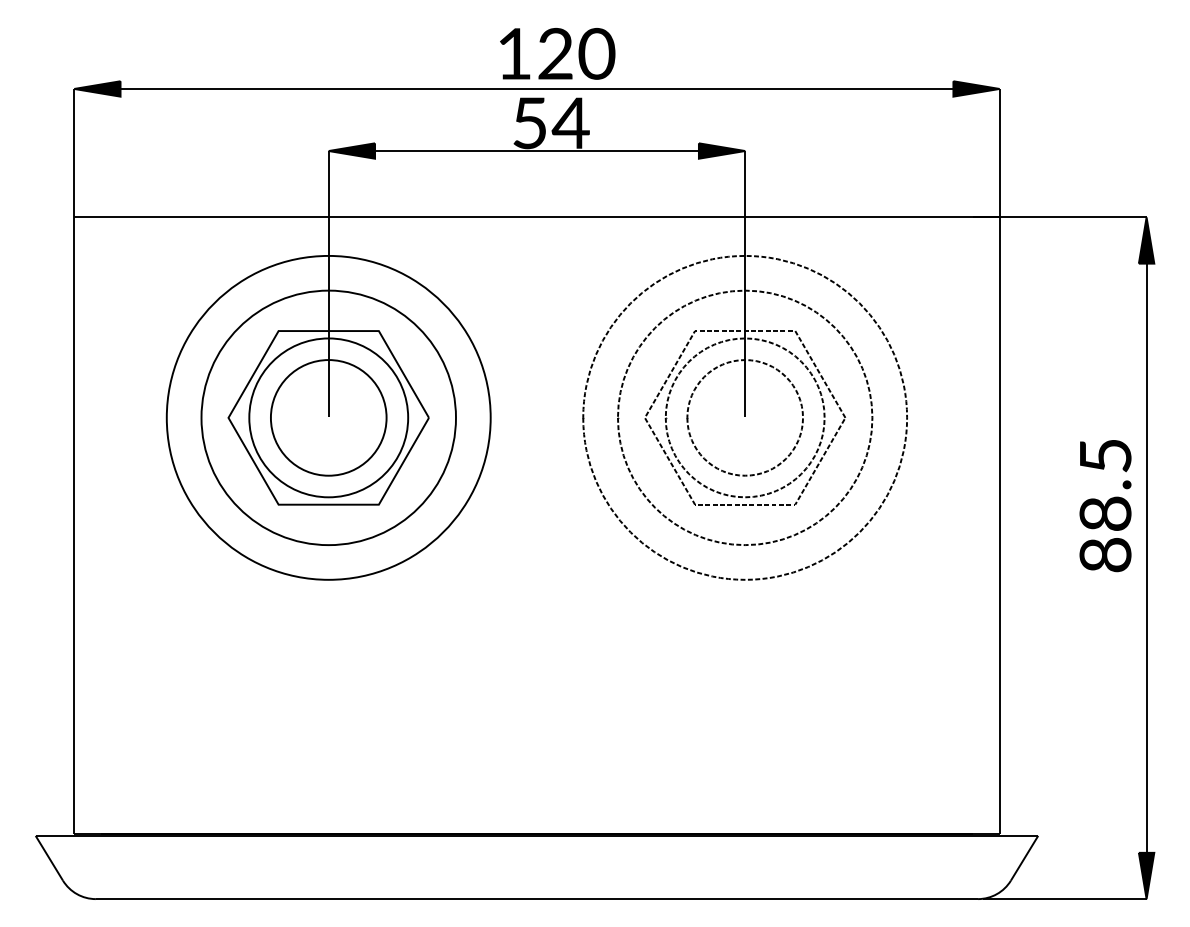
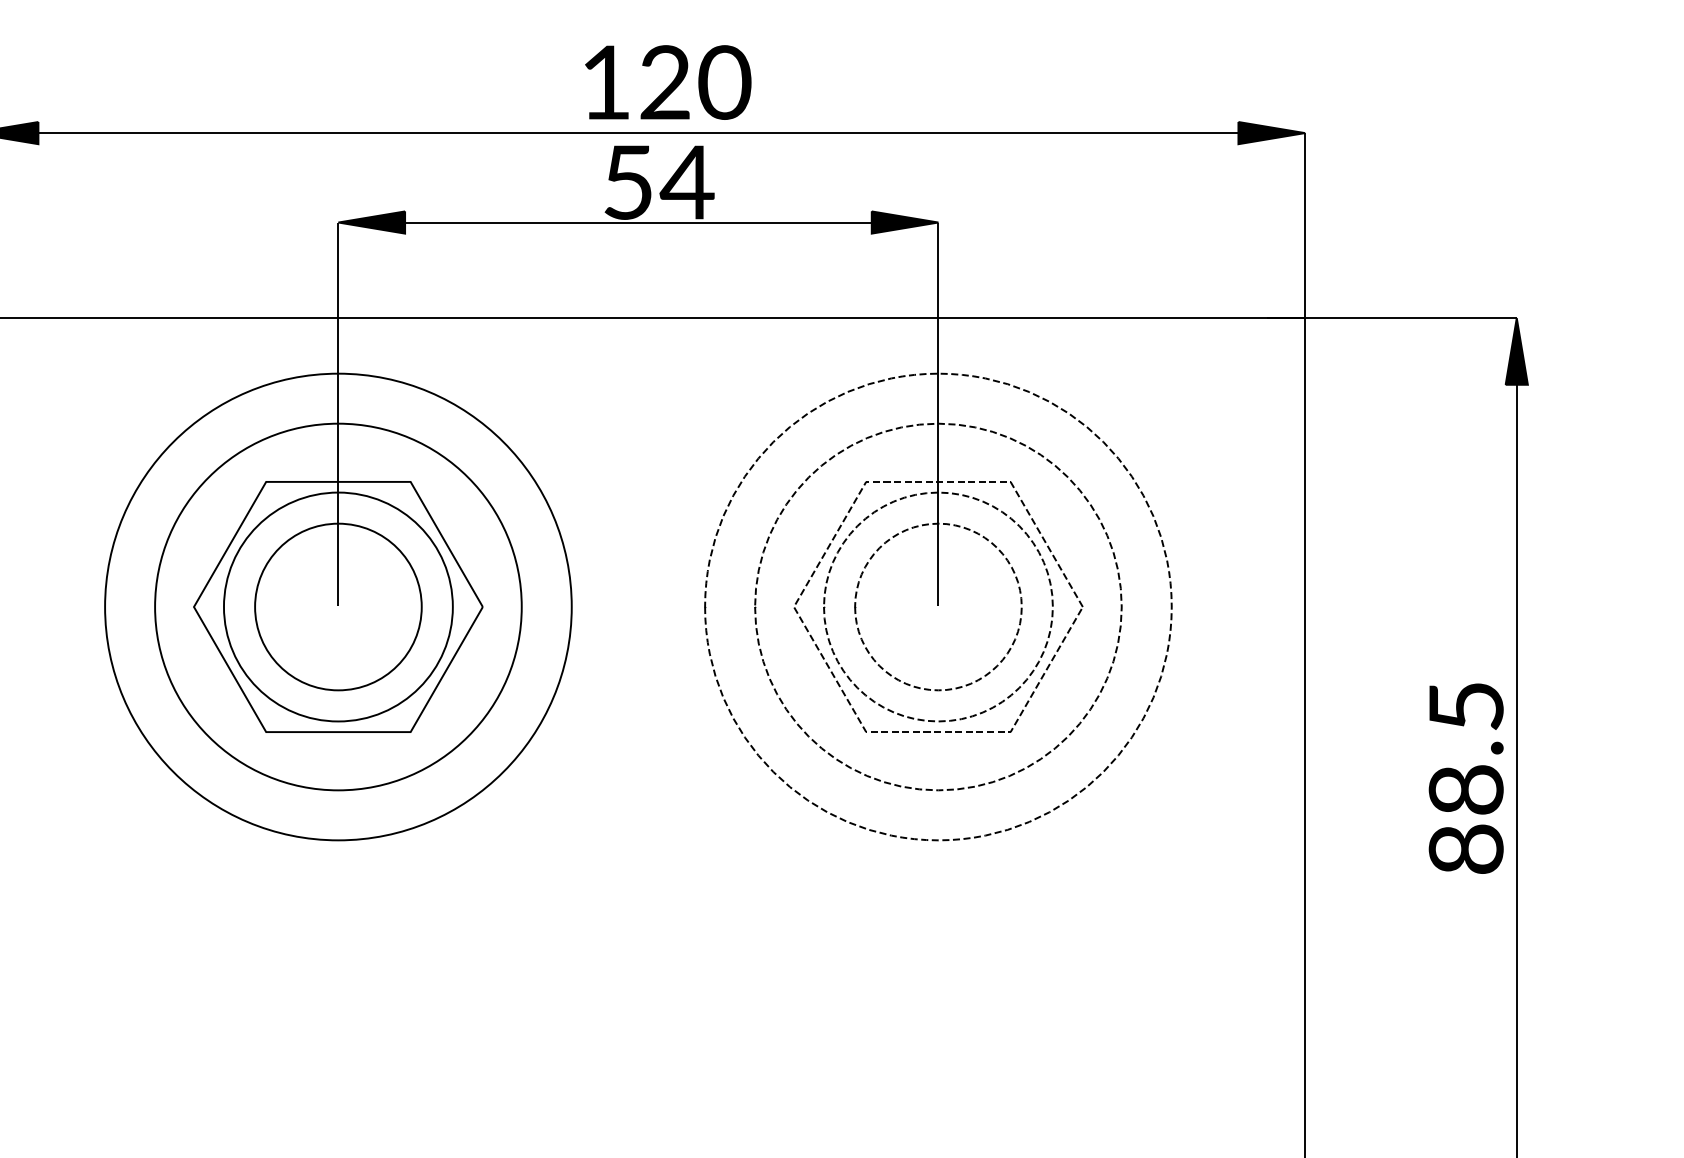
text: (1105, 506) -> (1466, 779), moved

